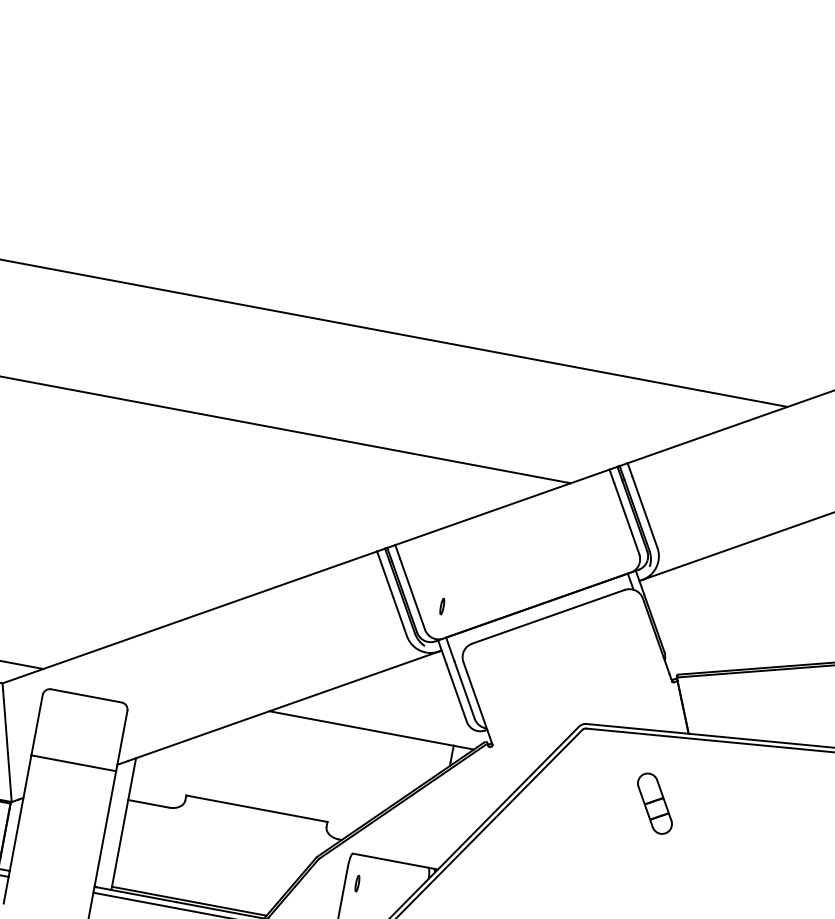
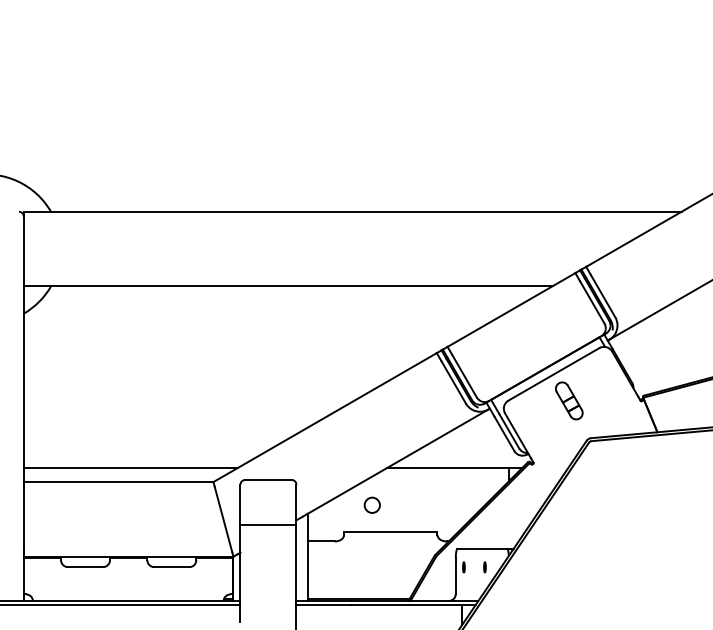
part: (441, 606) -> (484, 567), moved
circle: (235, 762) -> (371, 504), added
part: (655, 803) -> (569, 400), moved

